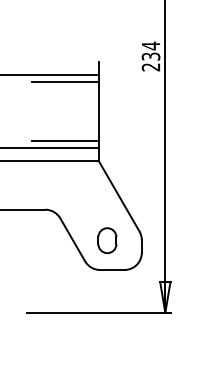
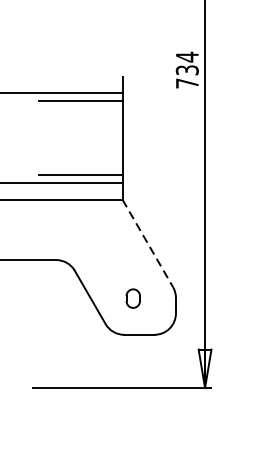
text: (150, 67) -> (186, 83), 234 -> 734
line: (119, 196) -> (148, 243), solid -> dashed
part: (107, 240) -> (133, 298), size x0.6

